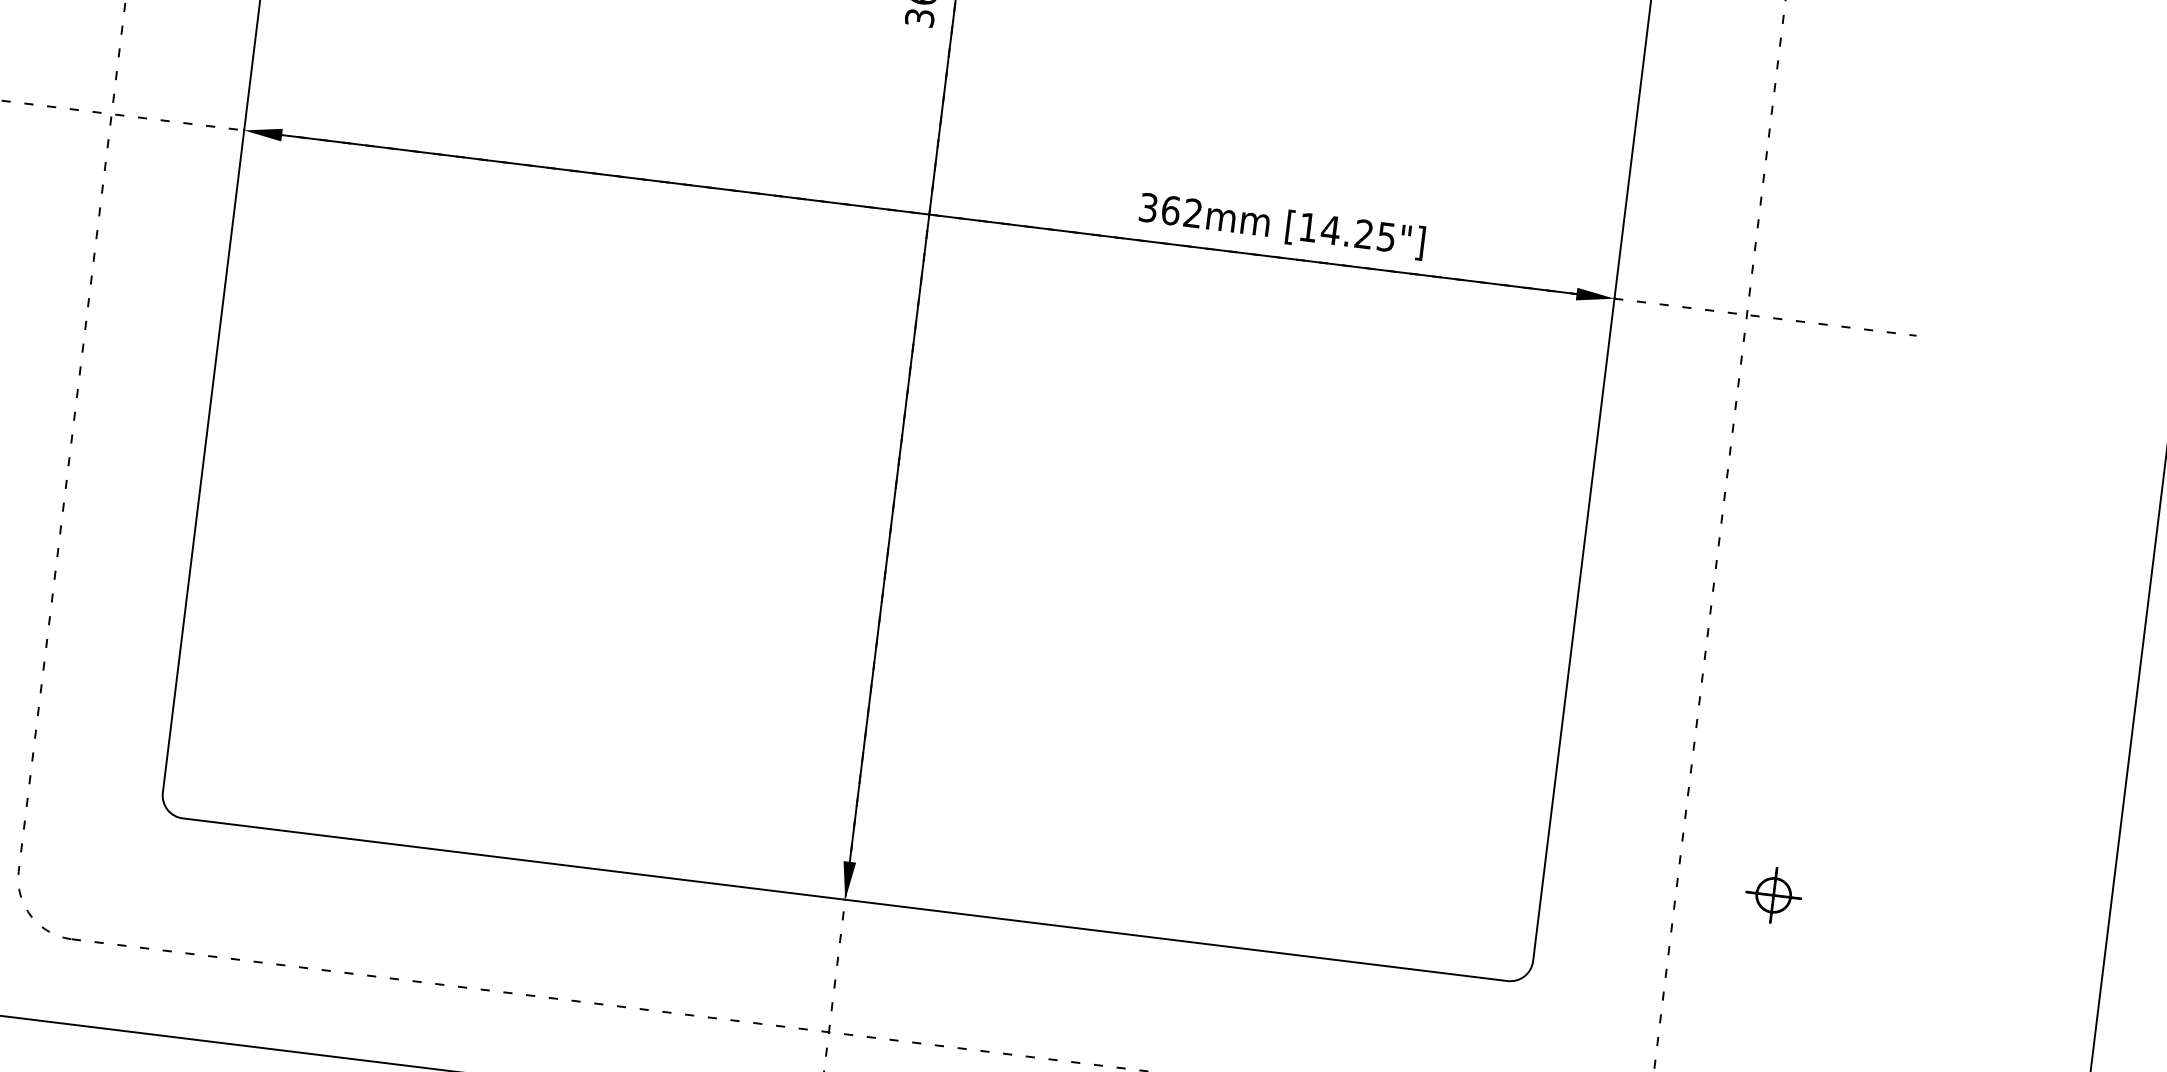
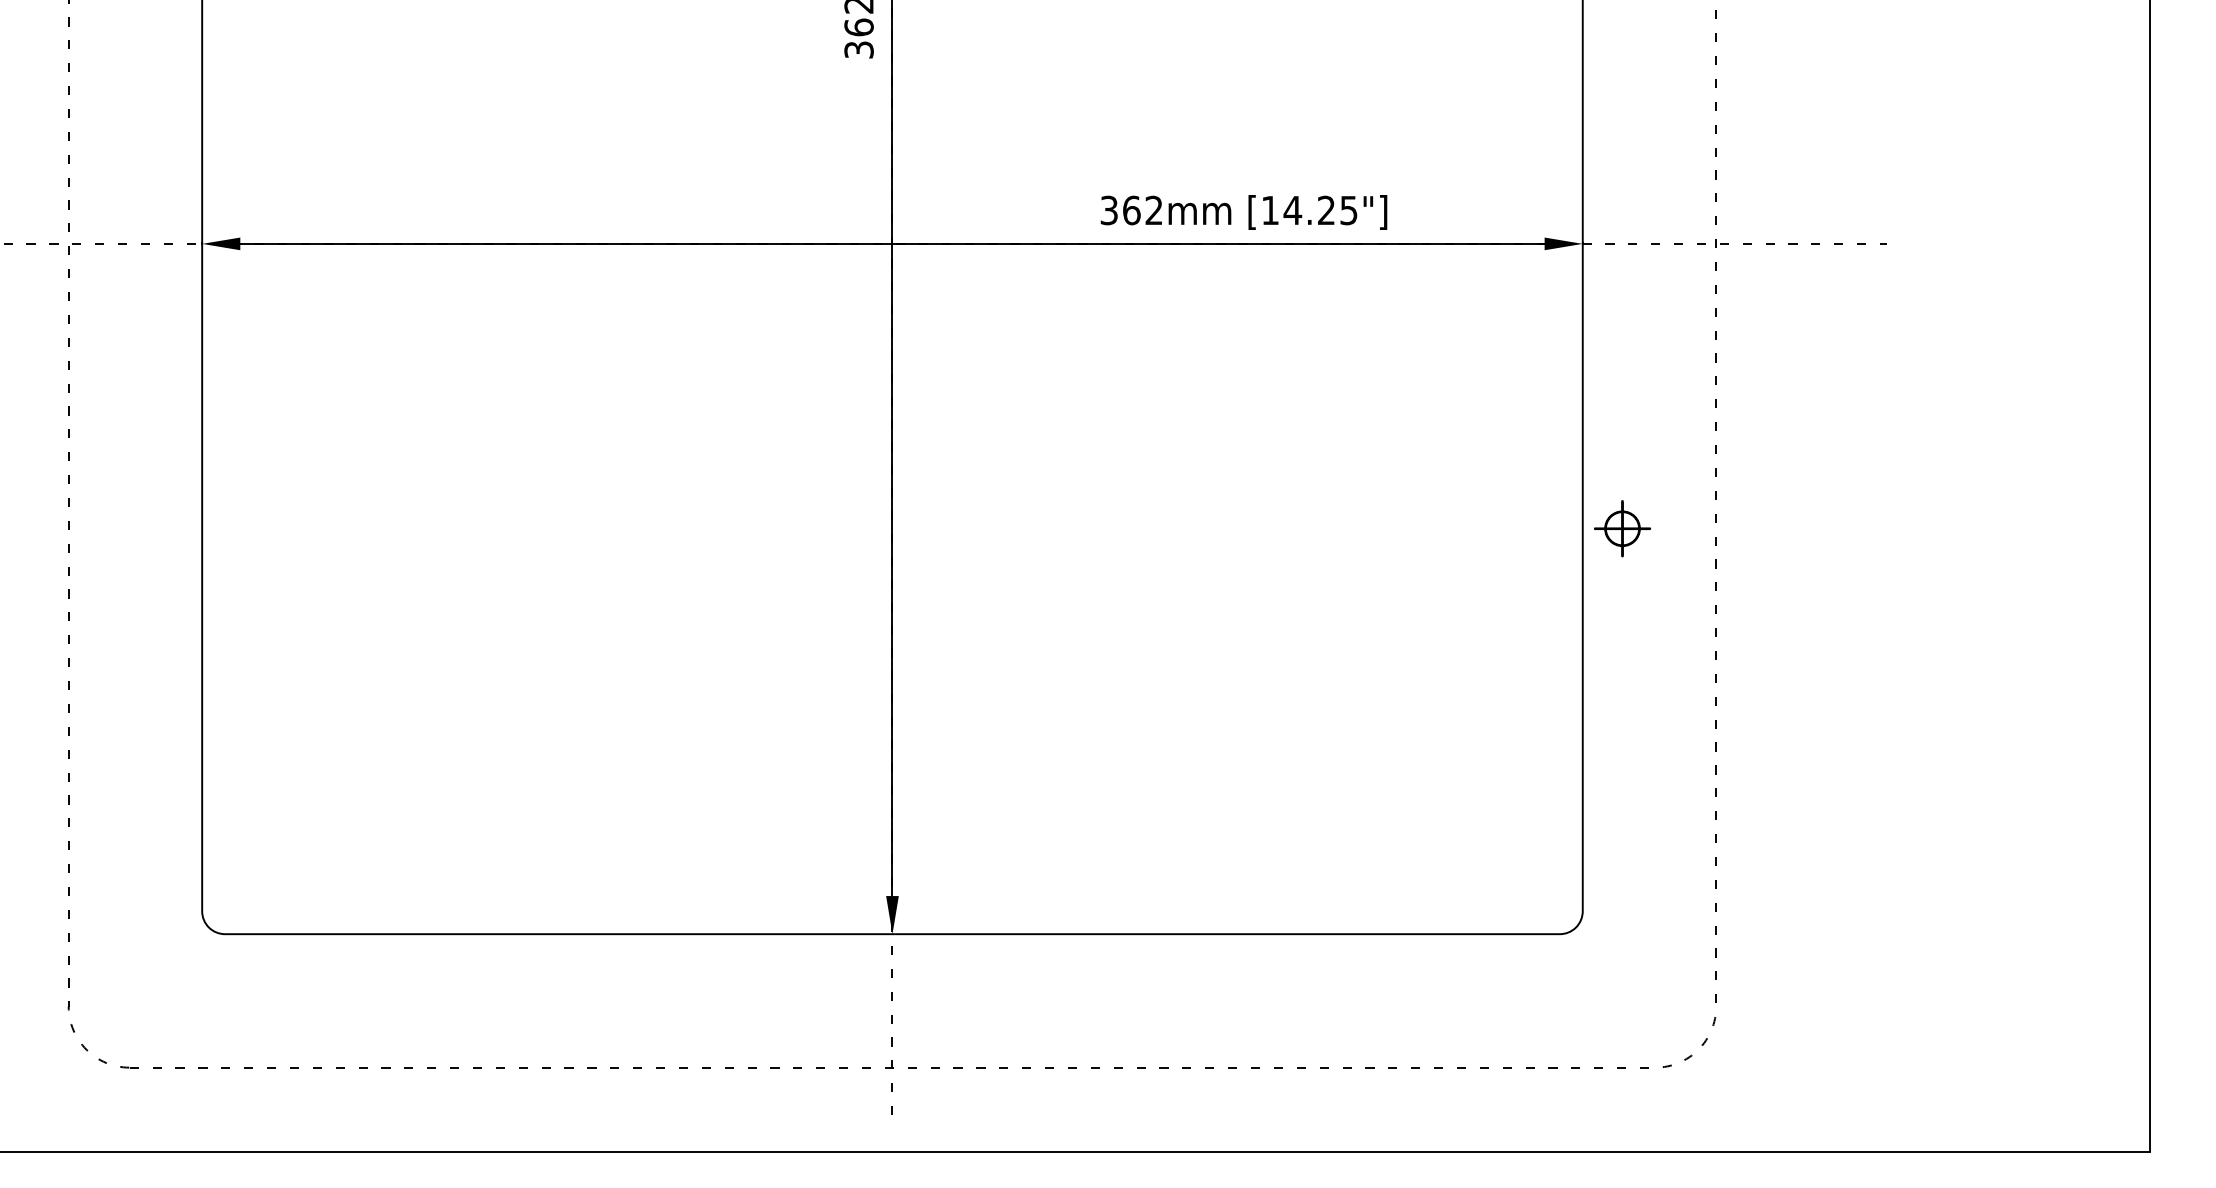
part: (1773, 895) -> (1622, 528), moved

